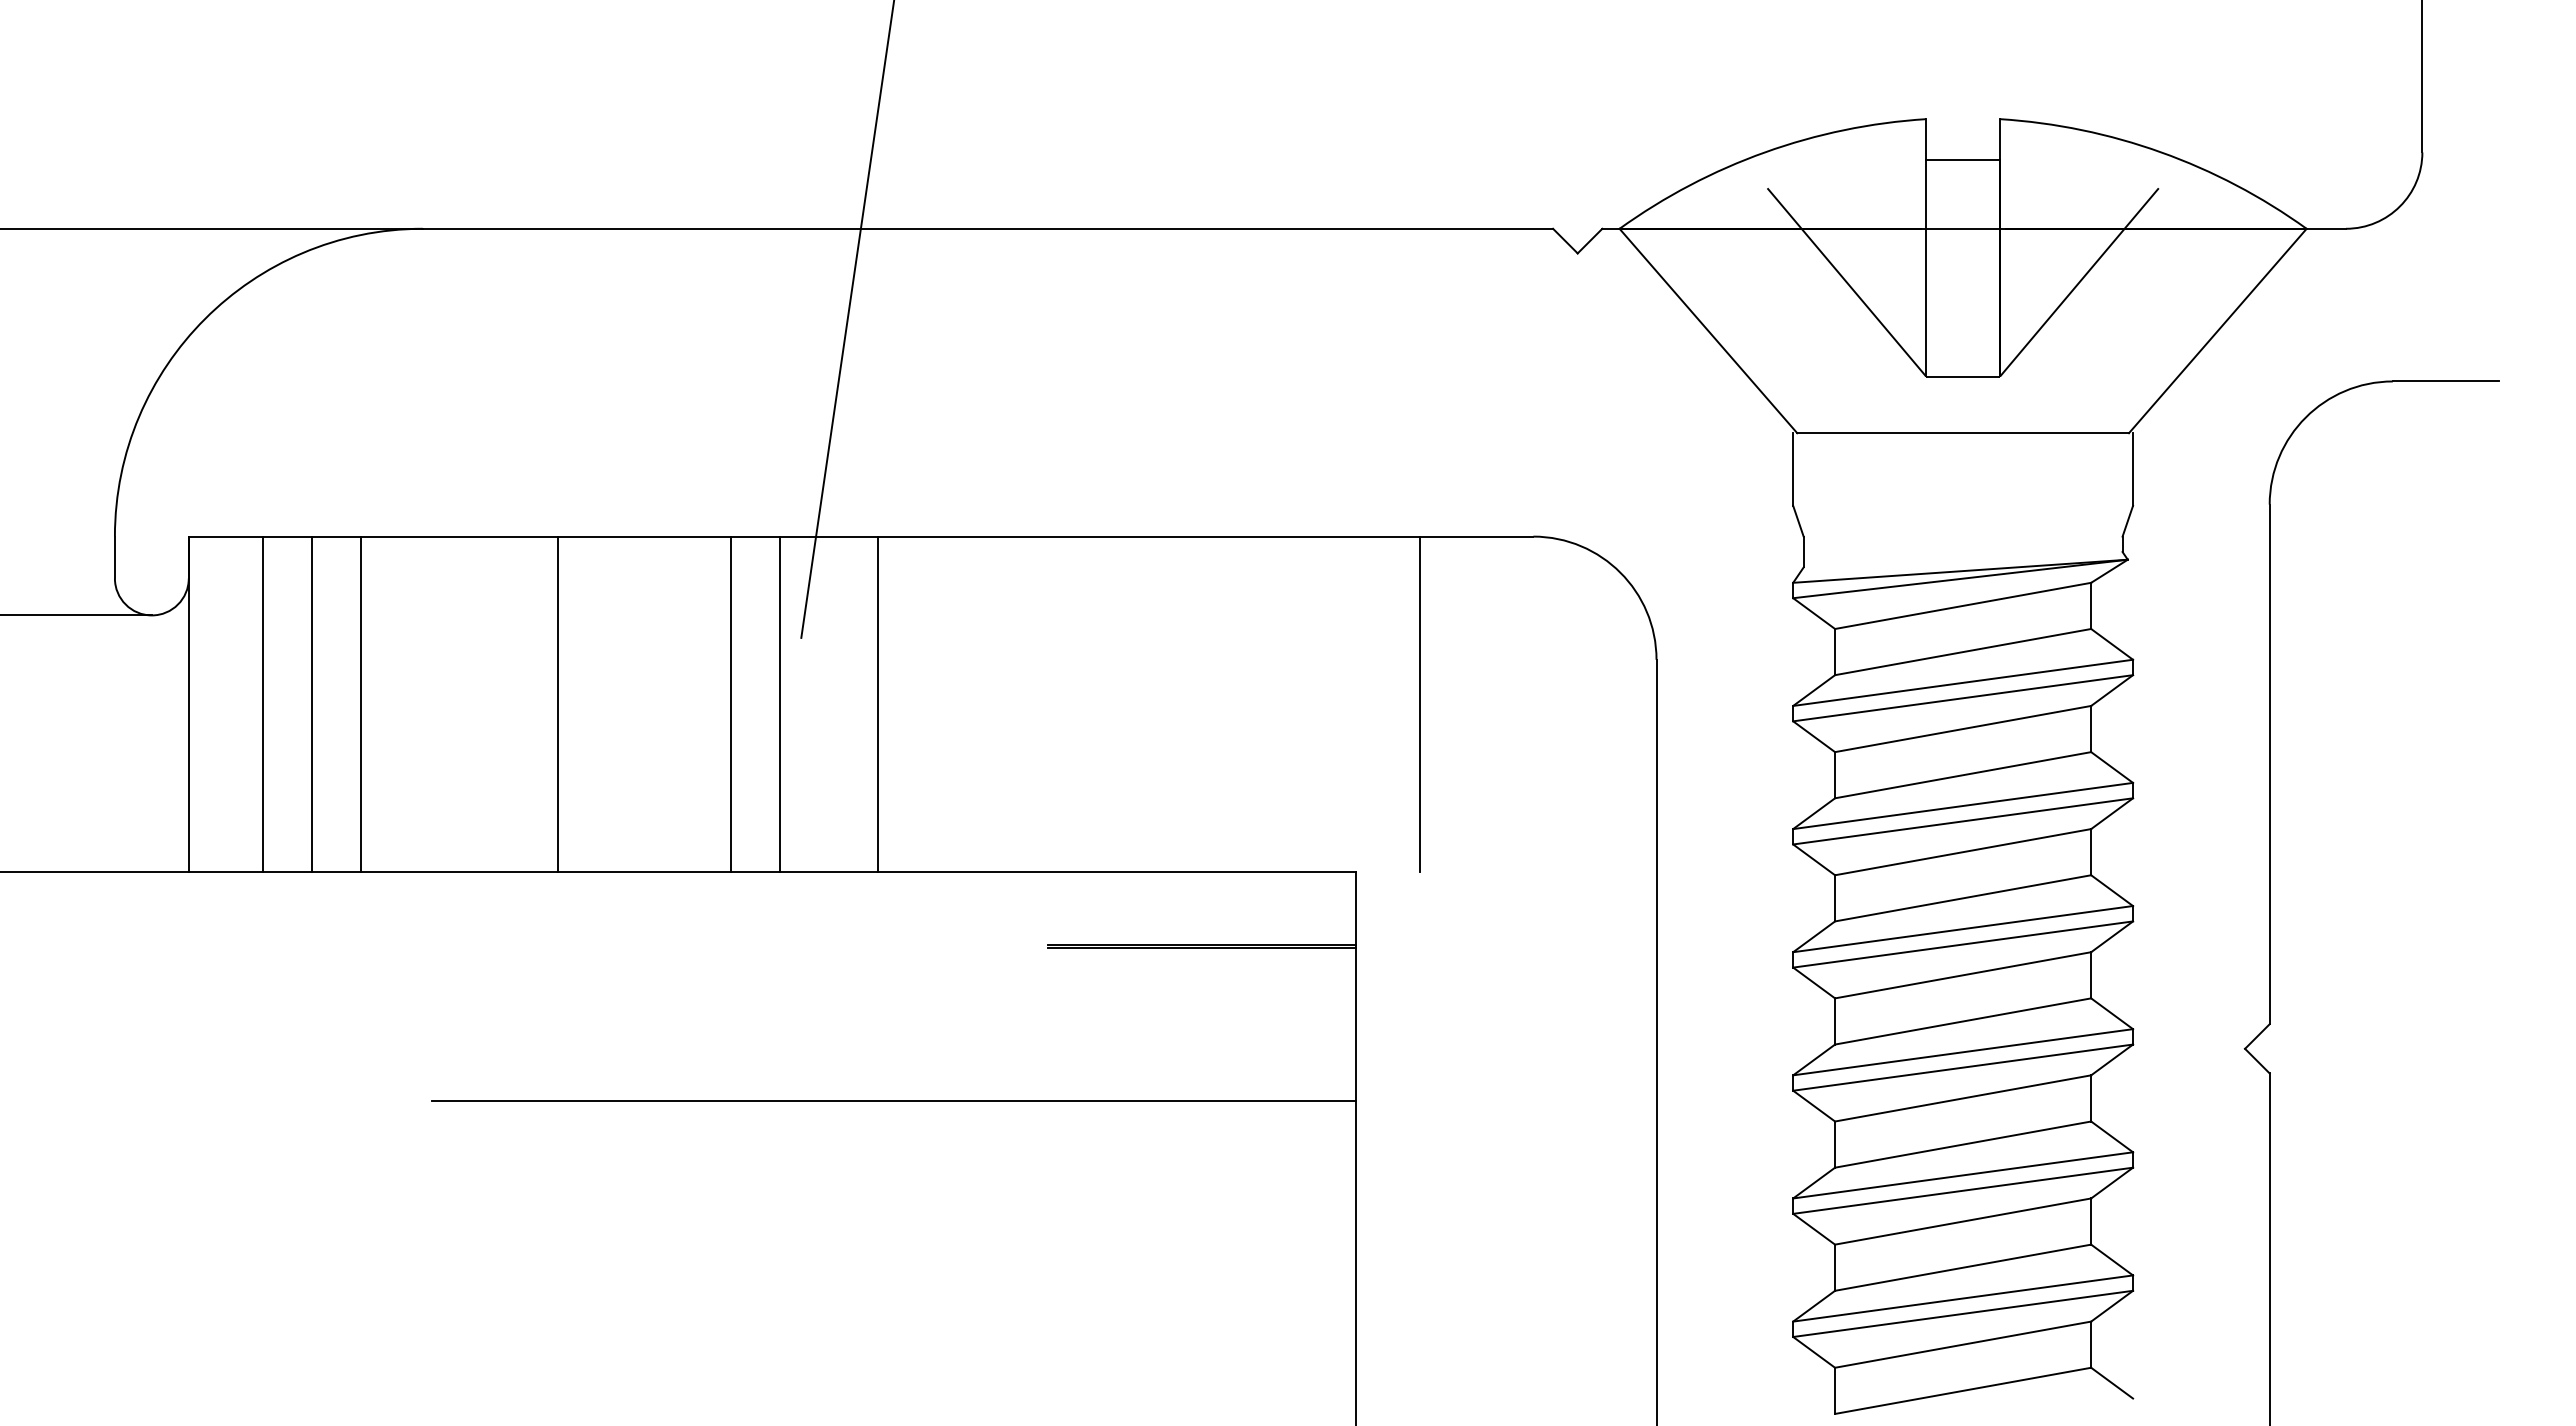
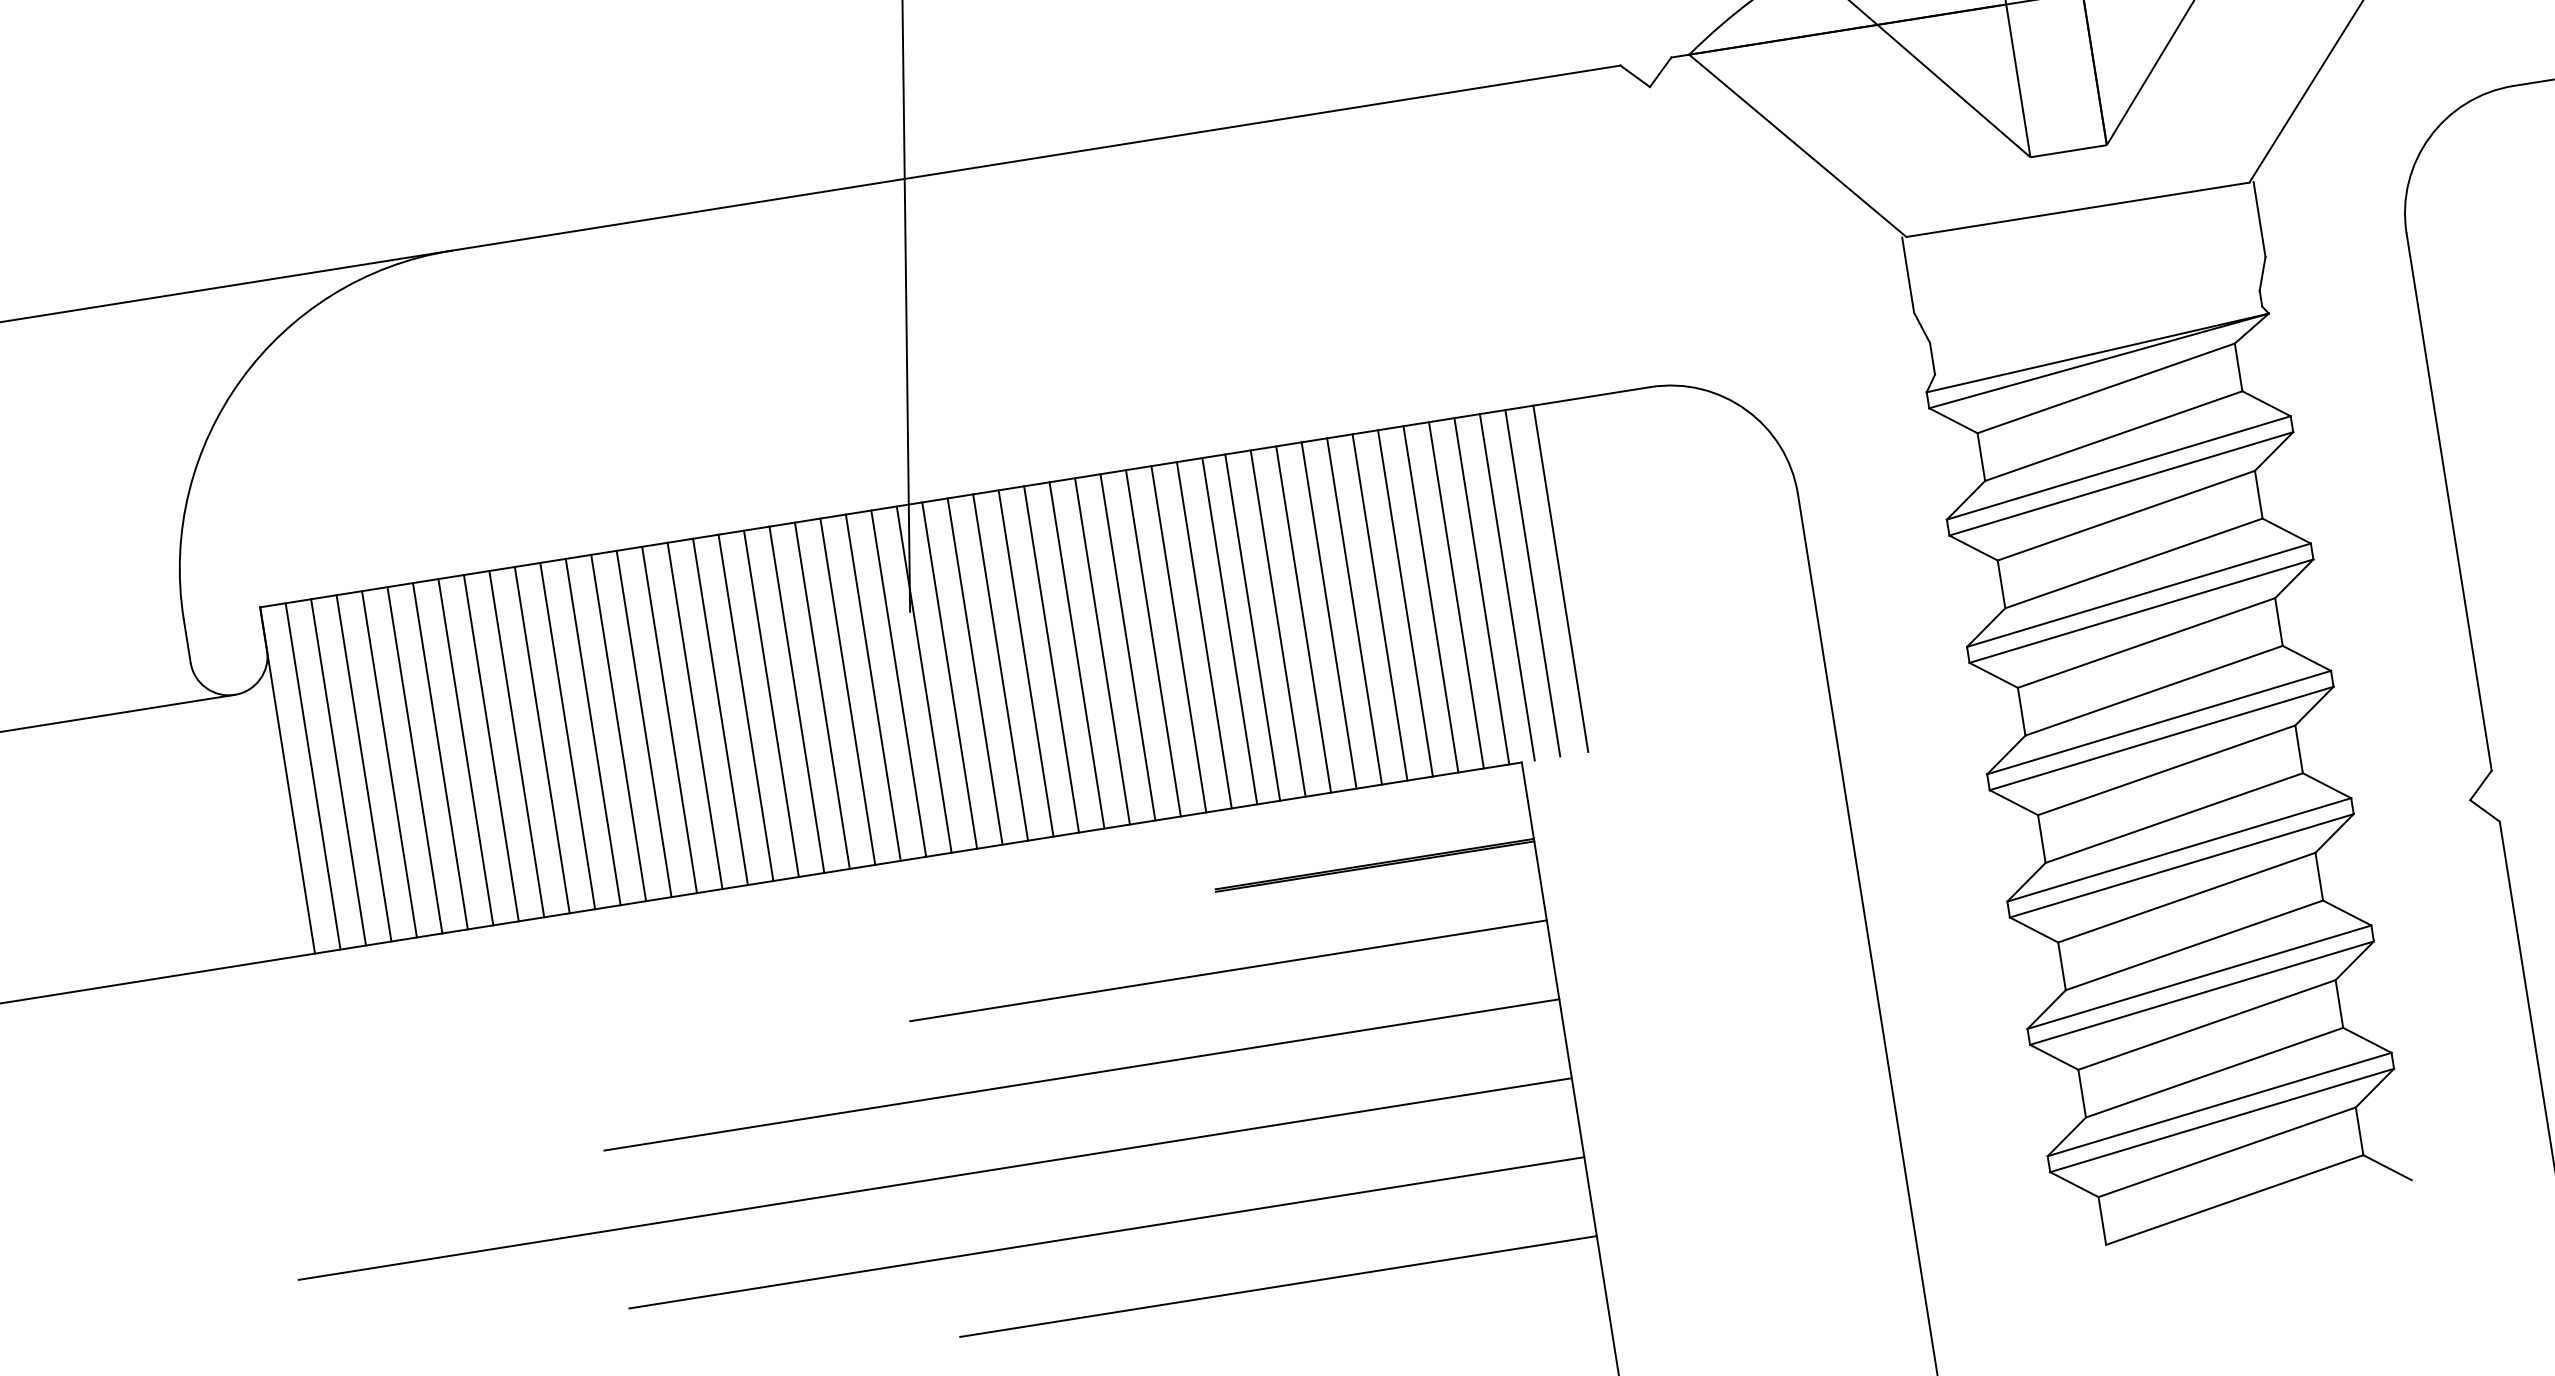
line: (213, 703) -> (313, 775), added
line: (238, 703) -> (338, 771), added
line: (287, 703) -> (389, 763), added
line: (336, 703) -> (440, 755), added
line: (385, 703) -> (490, 747), added
line: (410, 703) -> (516, 743), added
line: (435, 703) -> (542, 739), added
line: (459, 703) -> (567, 735), added
line: (484, 703) -> (593, 731), added
line: (508, 703) -> (618, 727), added
line: (533, 703) -> (643, 723), added
line: (582, 703) -> (694, 715), added
line: (607, 703) -> (720, 711), added
line: (632, 703) -> (746, 707), added
line: (656, 703) -> (771, 703), added
line: (681, 703) -> (796, 699), added
line: (705, 703) -> (821, 695), added
line: (755, 703) -> (873, 687), added
line: (804, 703) -> (924, 679), added
line: (829, 703) -> (949, 674), added
line: (853, 703) -> (974, 671), added
line: (902, 703) -> (1025, 662), added
line: (927, 703) -> (1051, 658), added
line: (952, 703) -> (1077, 654), added
line: (976, 703) -> (1101, 650), added
line: (1001, 703) -> (1127, 646), added
line: (1026, 703) -> (1153, 642), added
line: (1050, 703) -> (1178, 638), added
line: (1075, 703) -> (1204, 634), added
line: (1100, 703) -> (1230, 630), added
line: (1122, 703) -> (1252, 626), added
line: (1146, 703) -> (1277, 623), added
line: (1171, 703) -> (1303, 618), added
line: (1196, 703) -> (1329, 614), added
line: (1220, 703) -> (1354, 610), added
line: (1245, 703) -> (1380, 606), added
line: (1269, 703) -> (1404, 602), added
line: (1294, 703) -> (1430, 598), added
line: (1319, 703) -> (1456, 594), added
line: (1343, 703) -> (1481, 590), added
line: (1368, 703) -> (1507, 586), added
line: (1393, 703) -> (1533, 582), added
line: (1047, 1024) -> (1227, 971), added
line: (739, 1176) -> (934, 1178), added
line: (893, 1253) -> (1106, 1233), added
line: (1047, 1329) -> (1277, 1286), added

